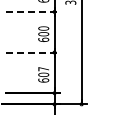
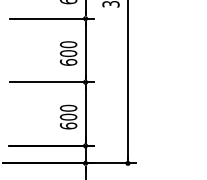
line: (33, 11) -> (52, 18), dashed -> solid
line: (33, 52) -> (52, 82), dashed -> solid
text: (43, 69) -> (68, 108), 607 -> 600

